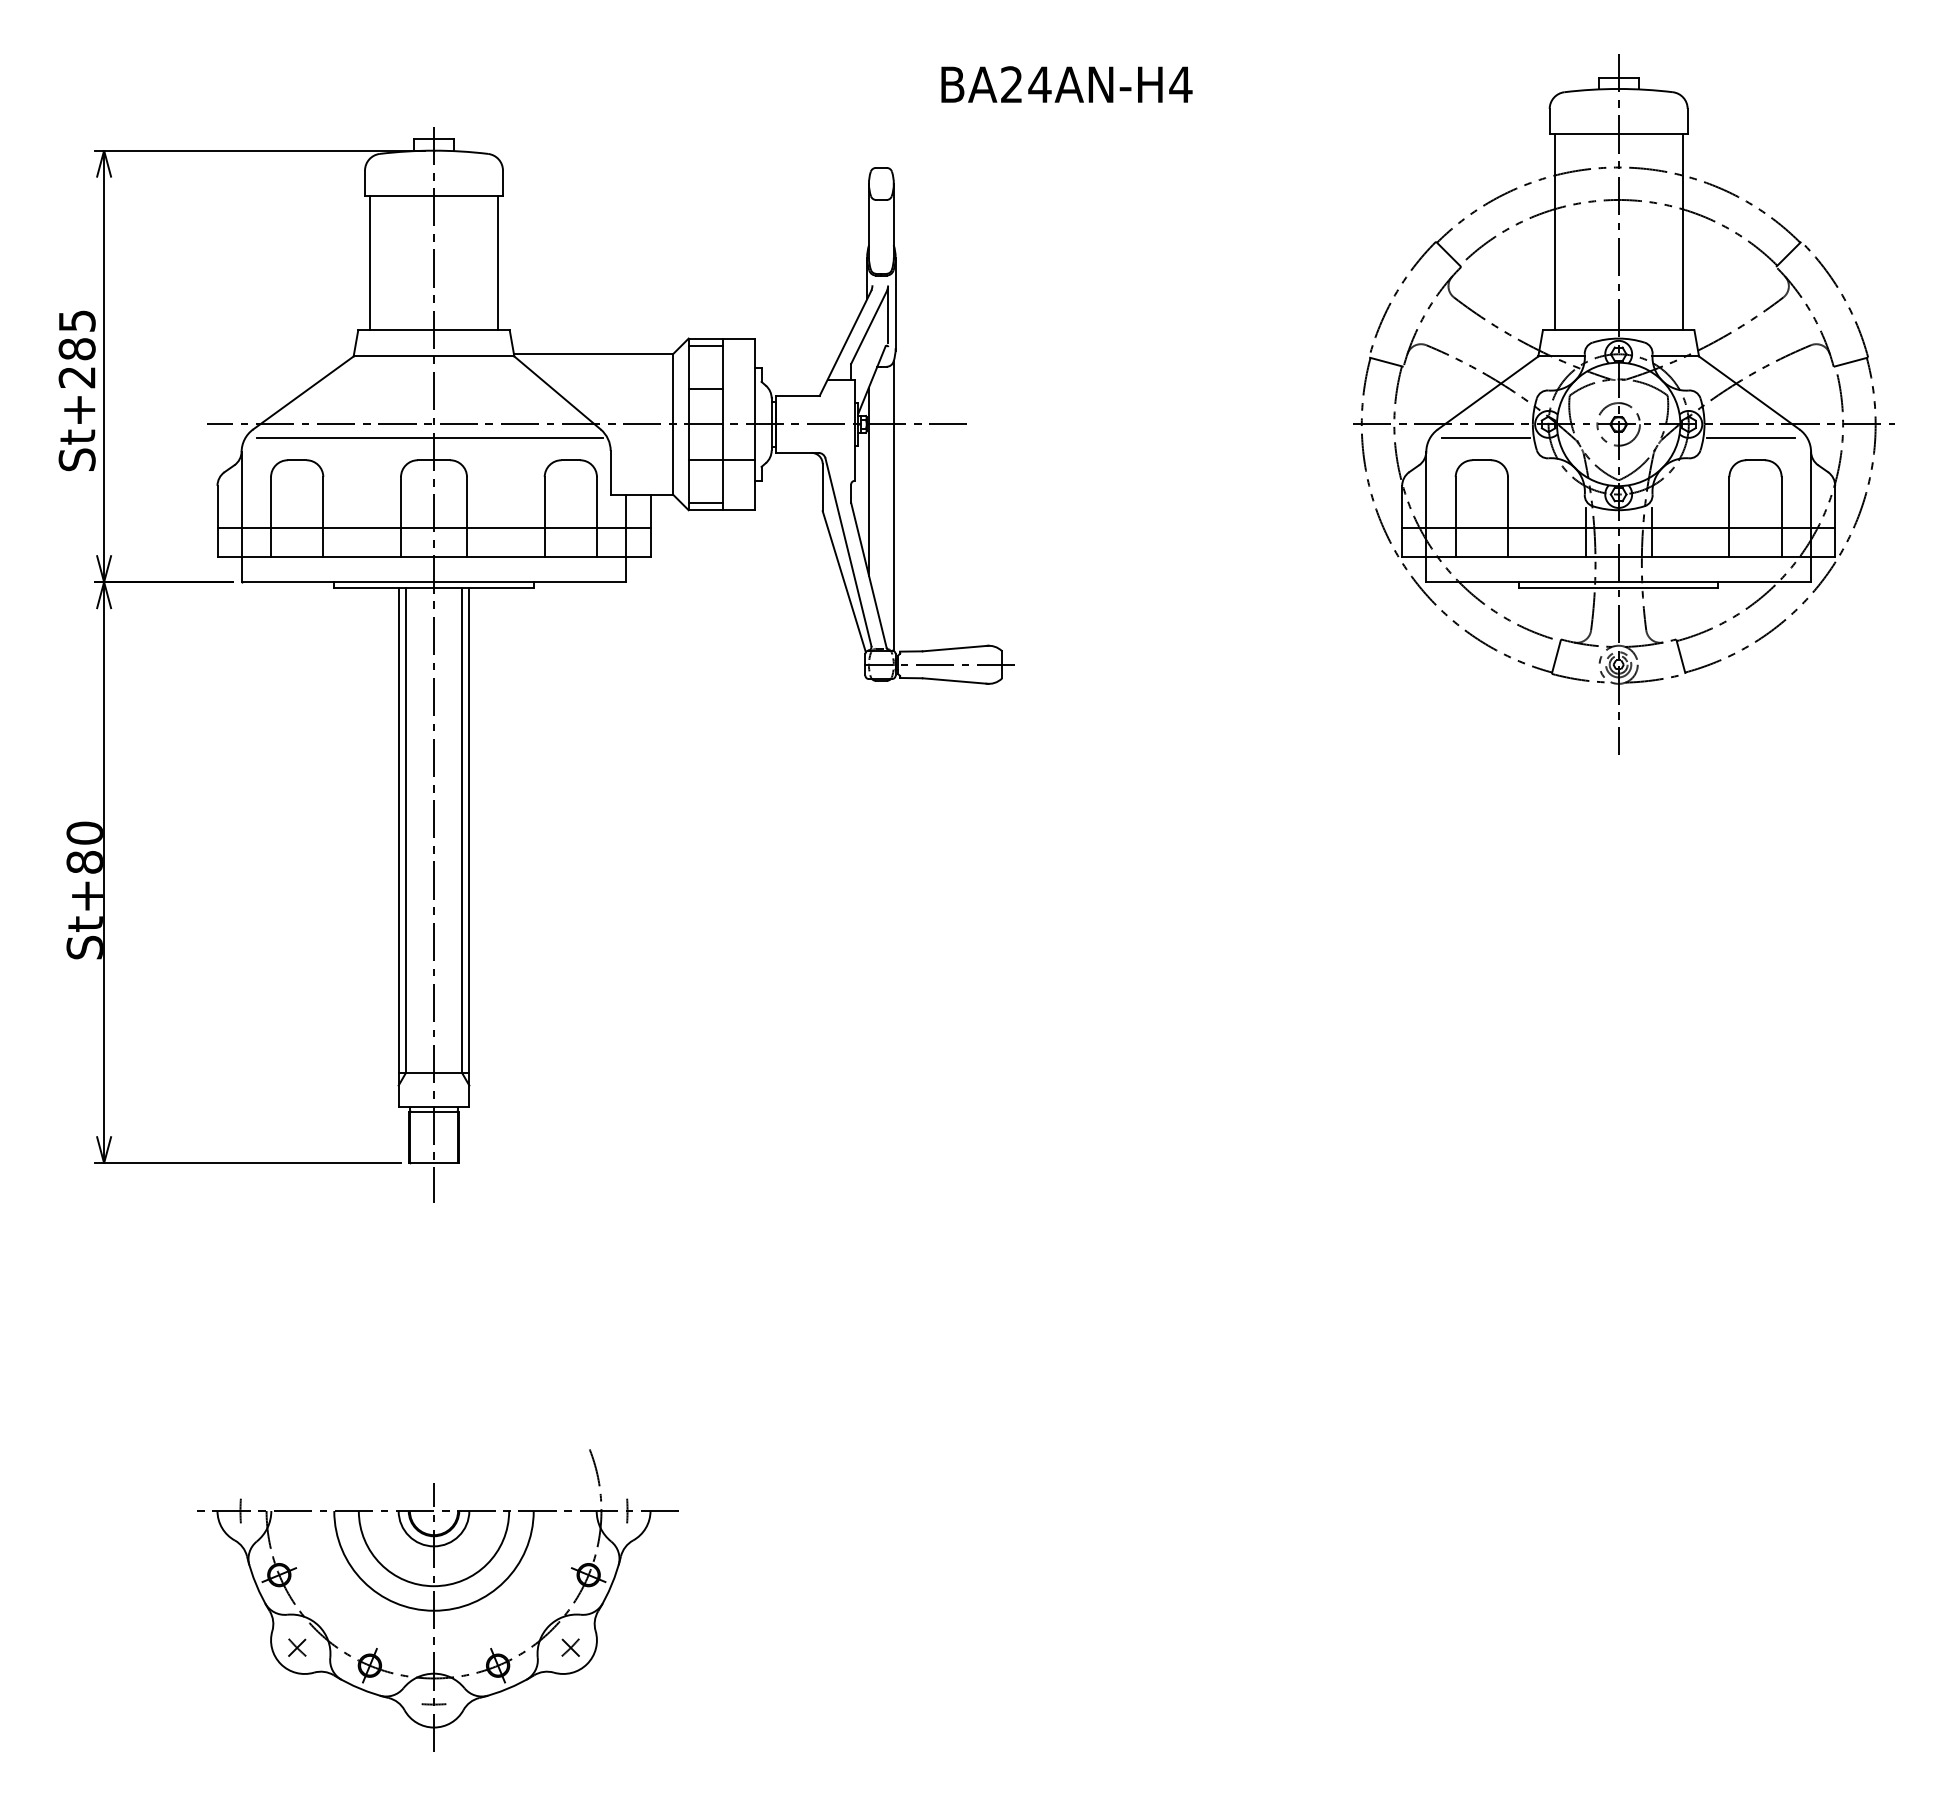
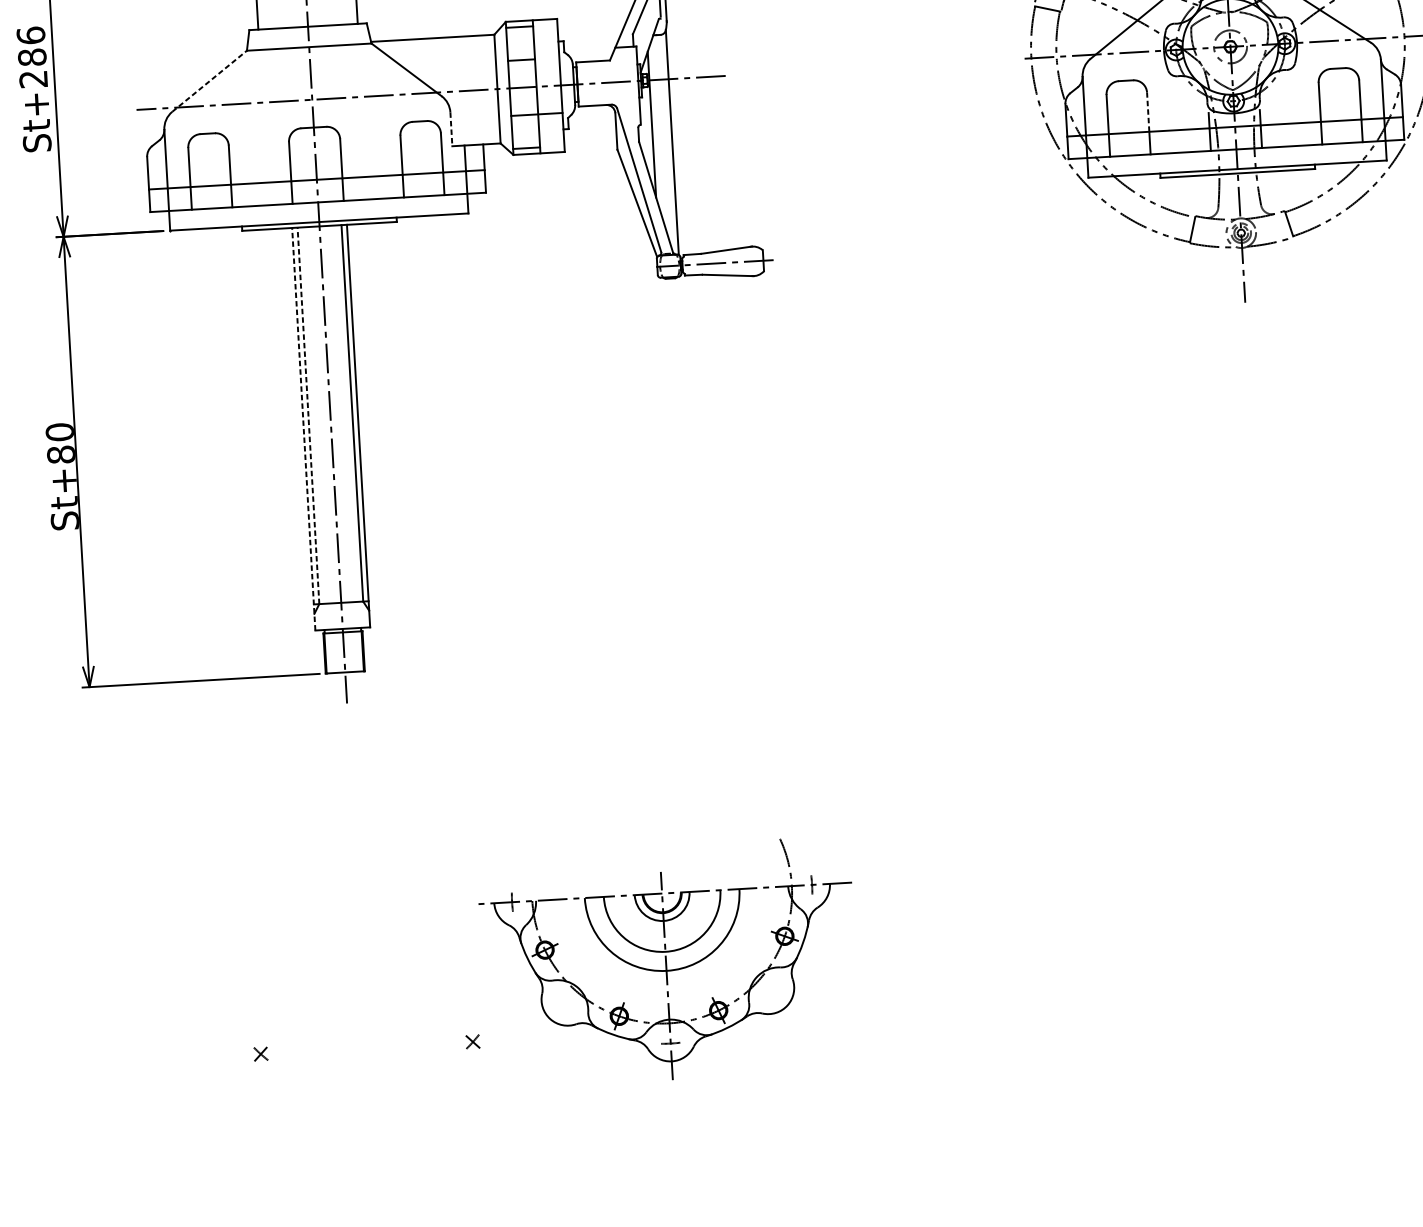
text: (76, 320) -> (30, 35), St+285 -> St+286
line: (303, 392) -> (209, 80), solid -> dashed
line: (429, 437) -> (309, 110), removed
line: (1485, 437) -> (1127, 62), removed
line: (1751, 437) -> (1334, 51), removed
line: (610, 472) -> (451, 129), solid -> dashed
line: (1507, 501) -> (1147, 111), solid -> dashed
line: (405, 830) -> (308, 415), solid -> dashed
line: (398, 847) -> (303, 429), solid -> dashed
part: (437, 1600) -> (668, 962), moved

